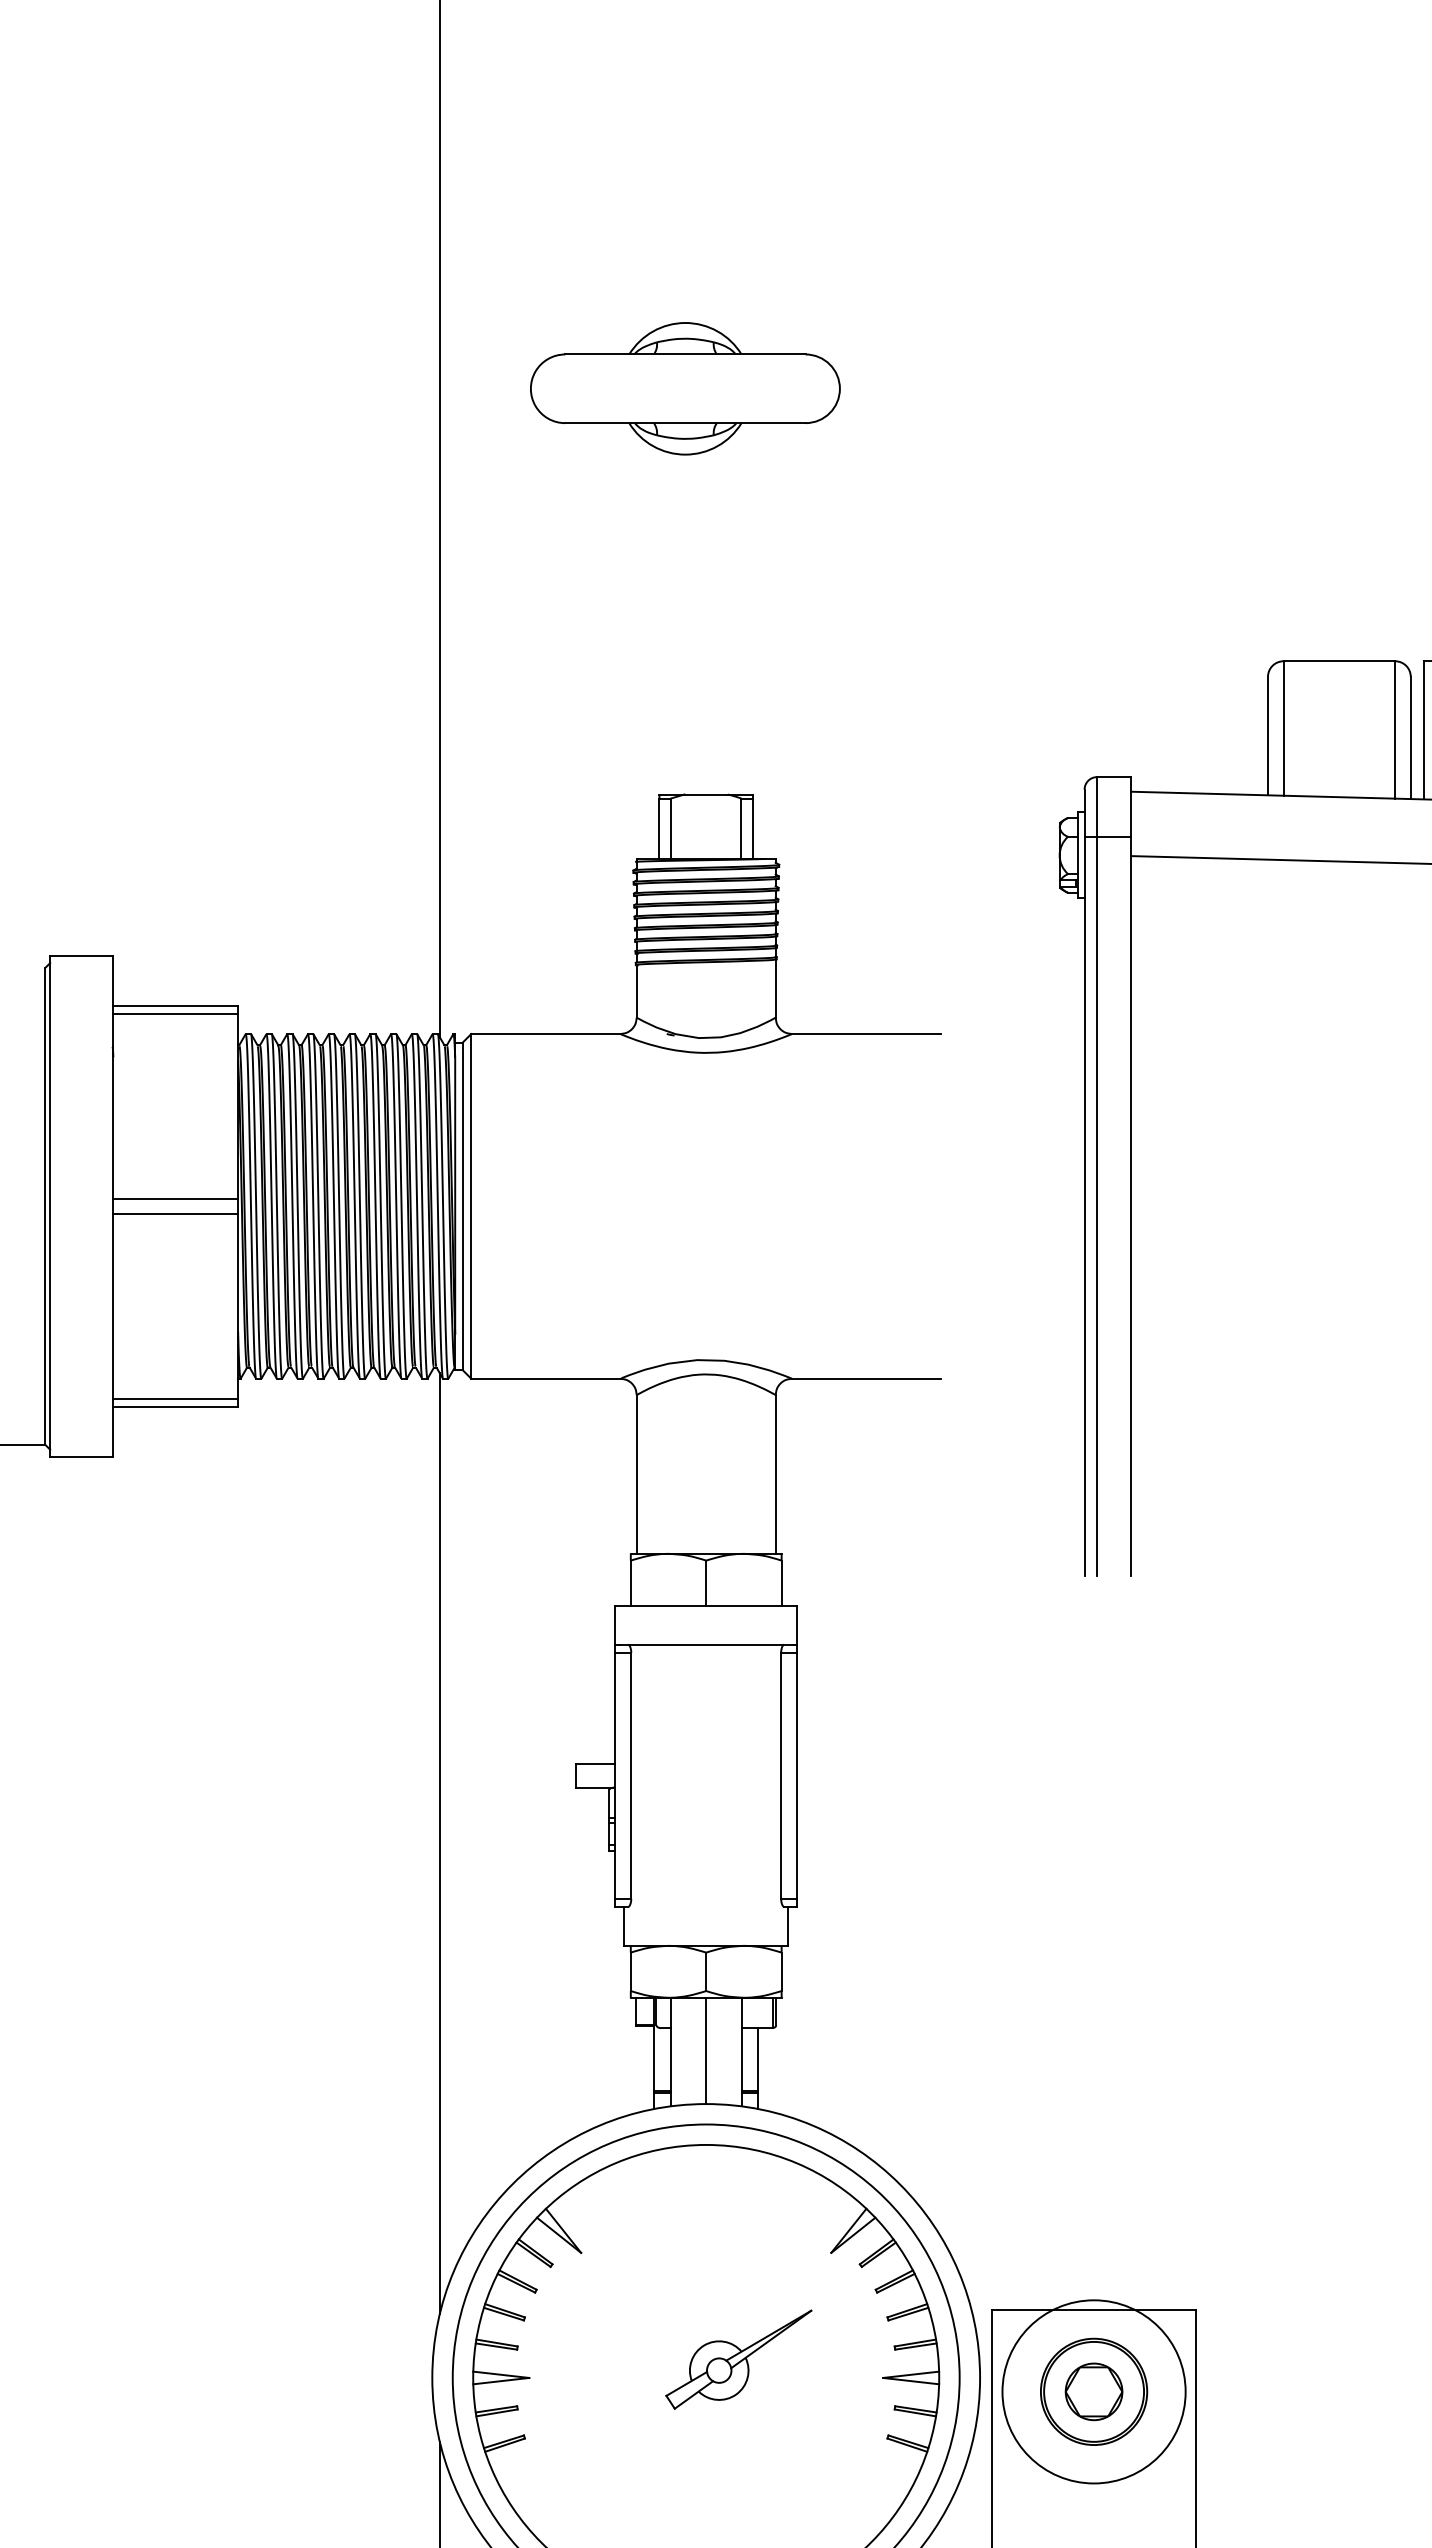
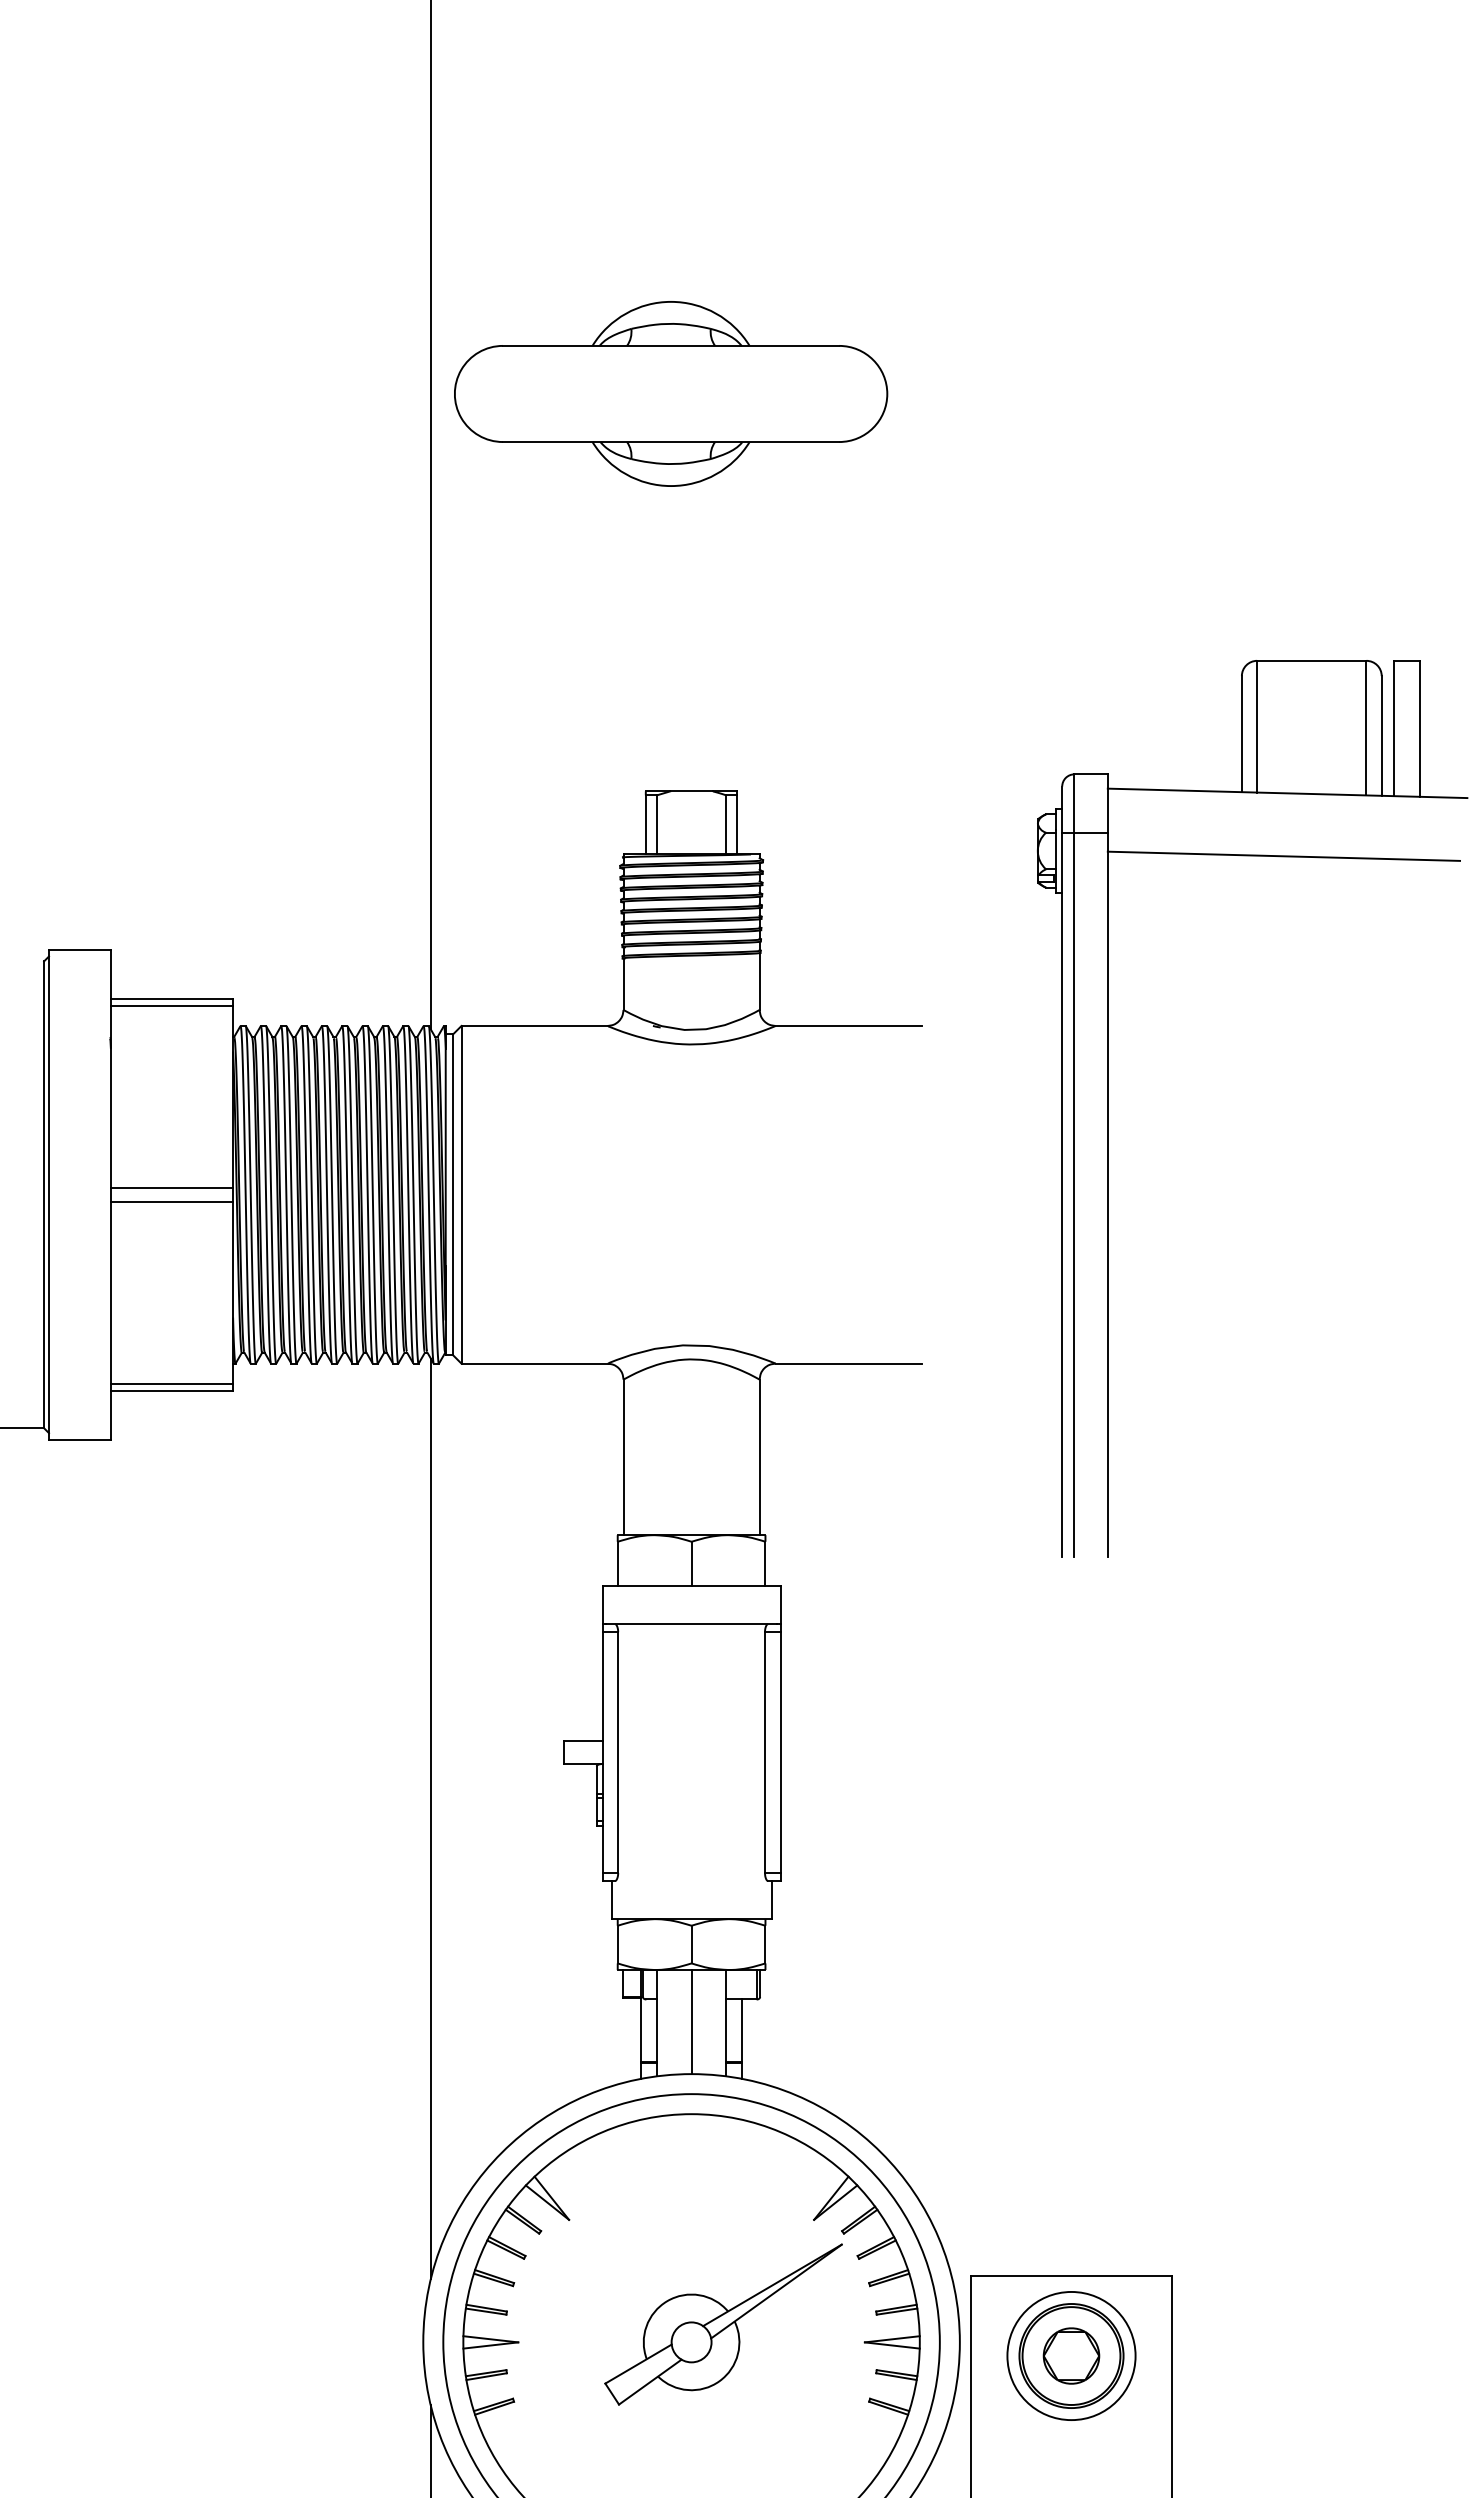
part: (685, 388) -> (671, 393), size x1.43
part: (738, 2359) -> (723, 2324), size x1.67
circle: (1094, 2391) -> (1071, 2355), size x0.71

